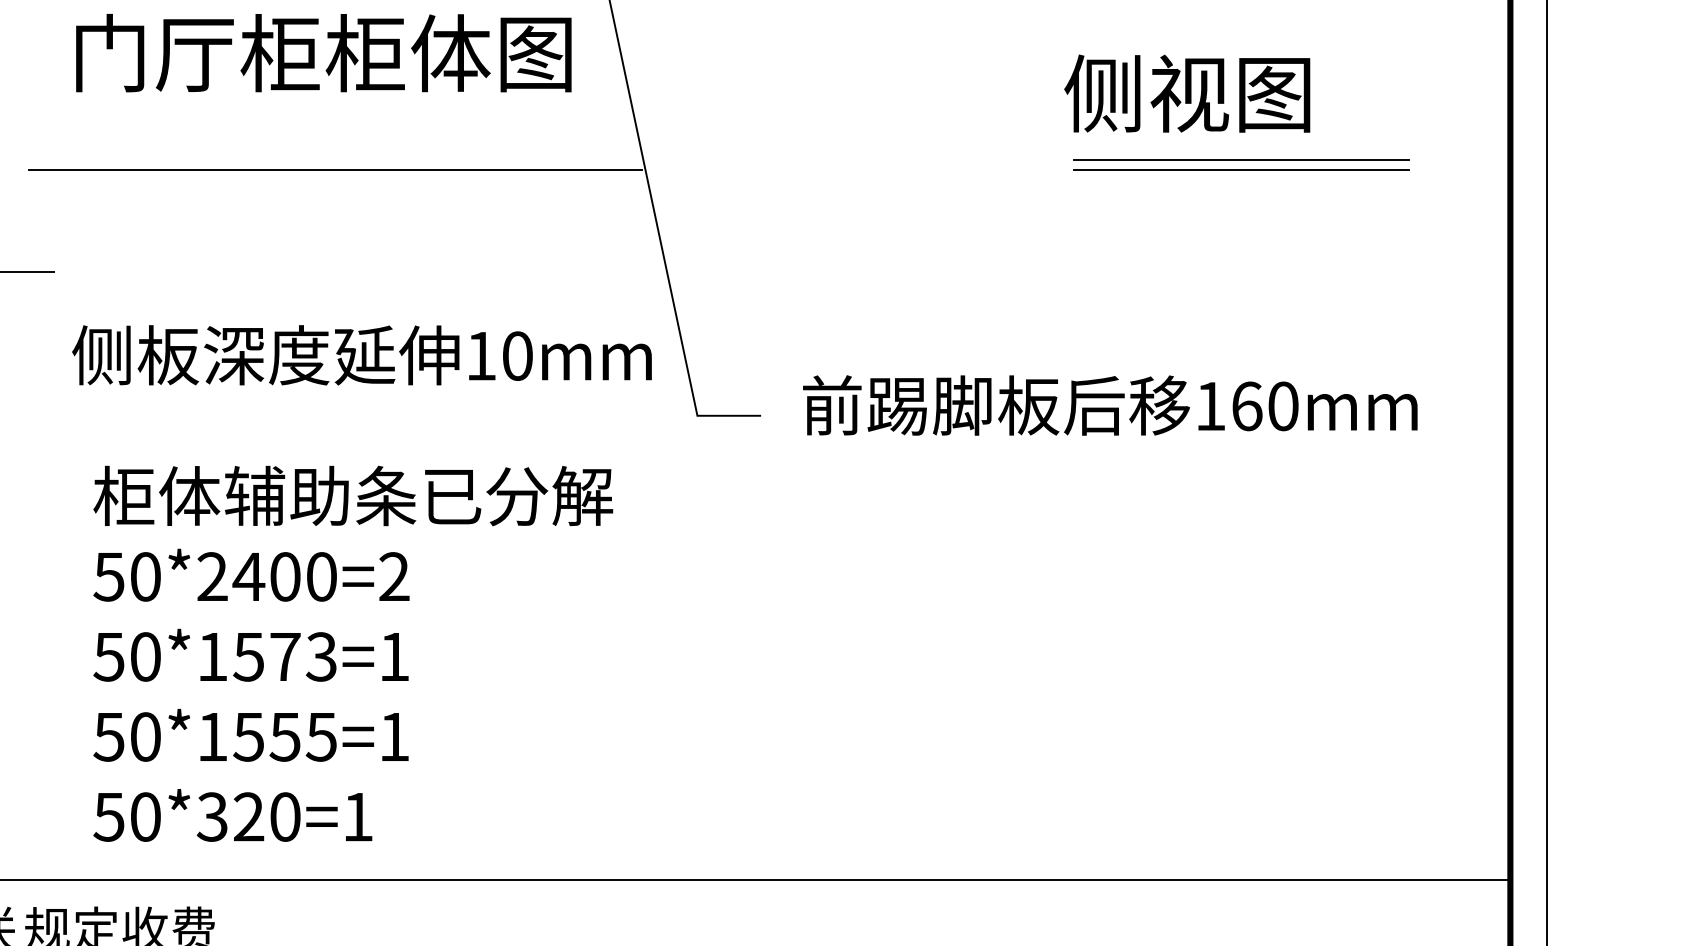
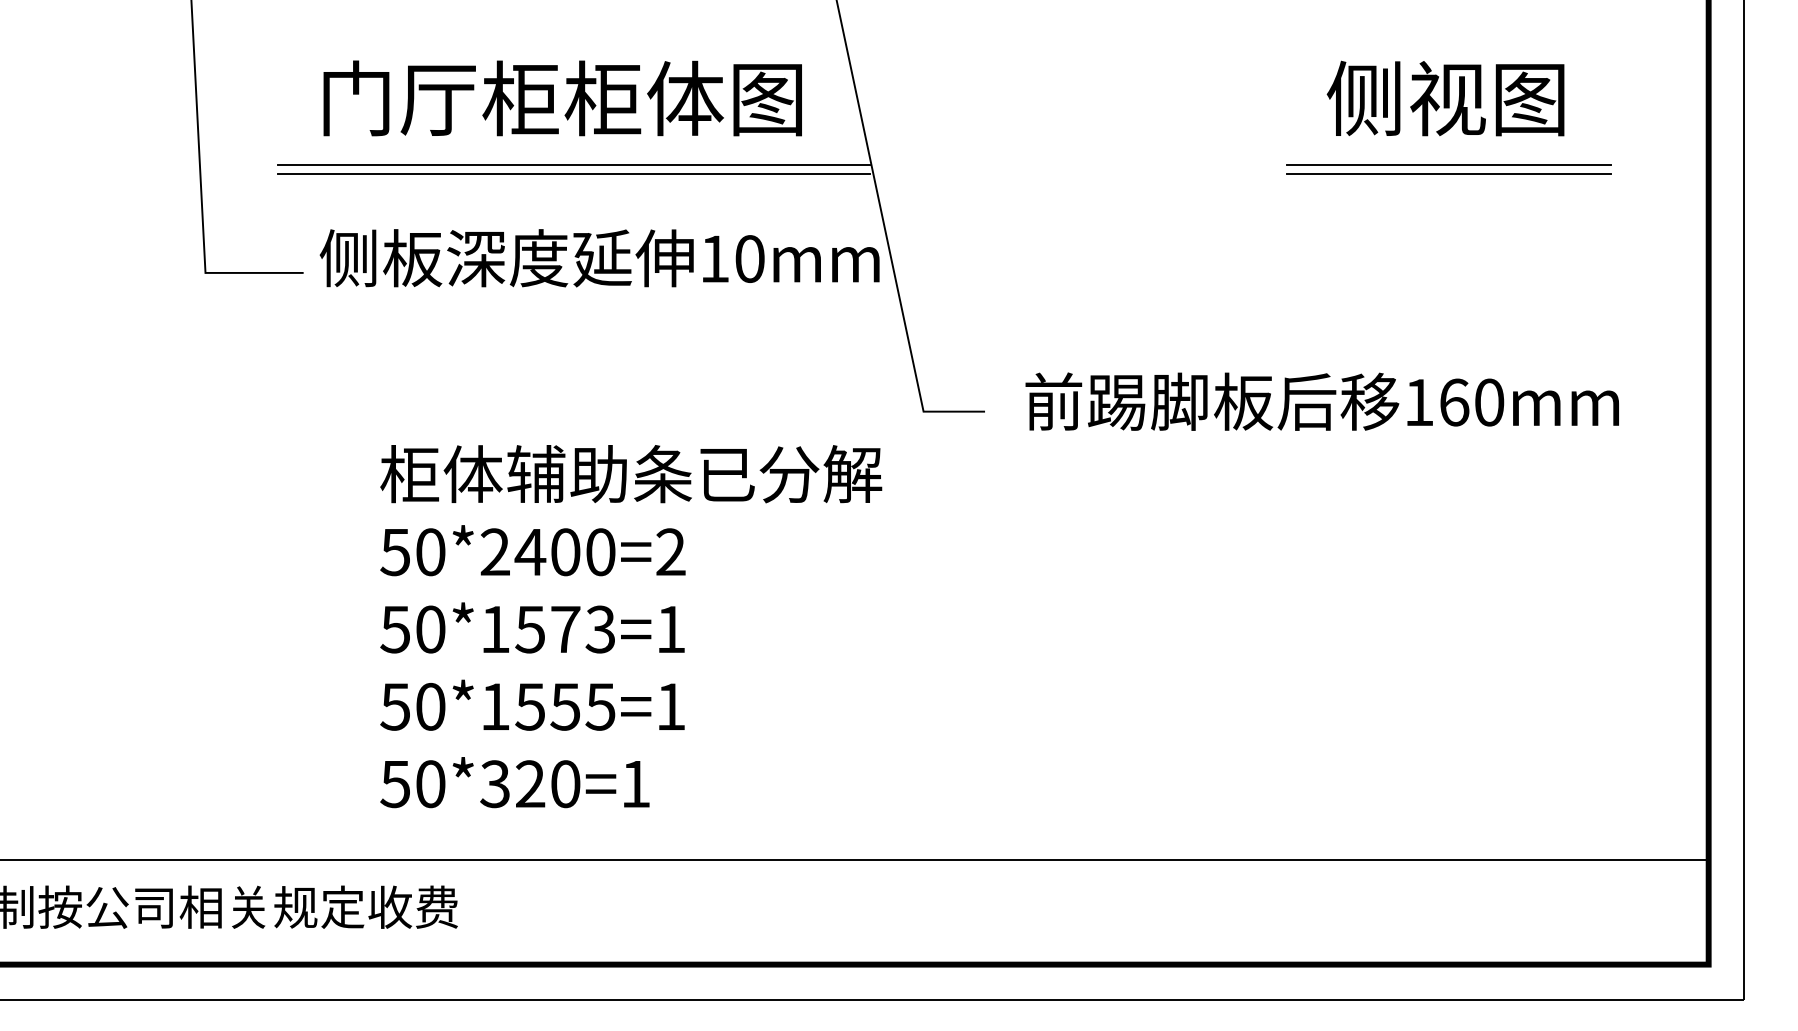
text: (323, 53) -> (562, 98), moved
text: (1187, 93) -> (1445, 98), moved
line: (334, 159) -> (573, 164), added
text: (361, 355) -> (599, 258), moved
text: (353, 653) -> (631, 626), moved

